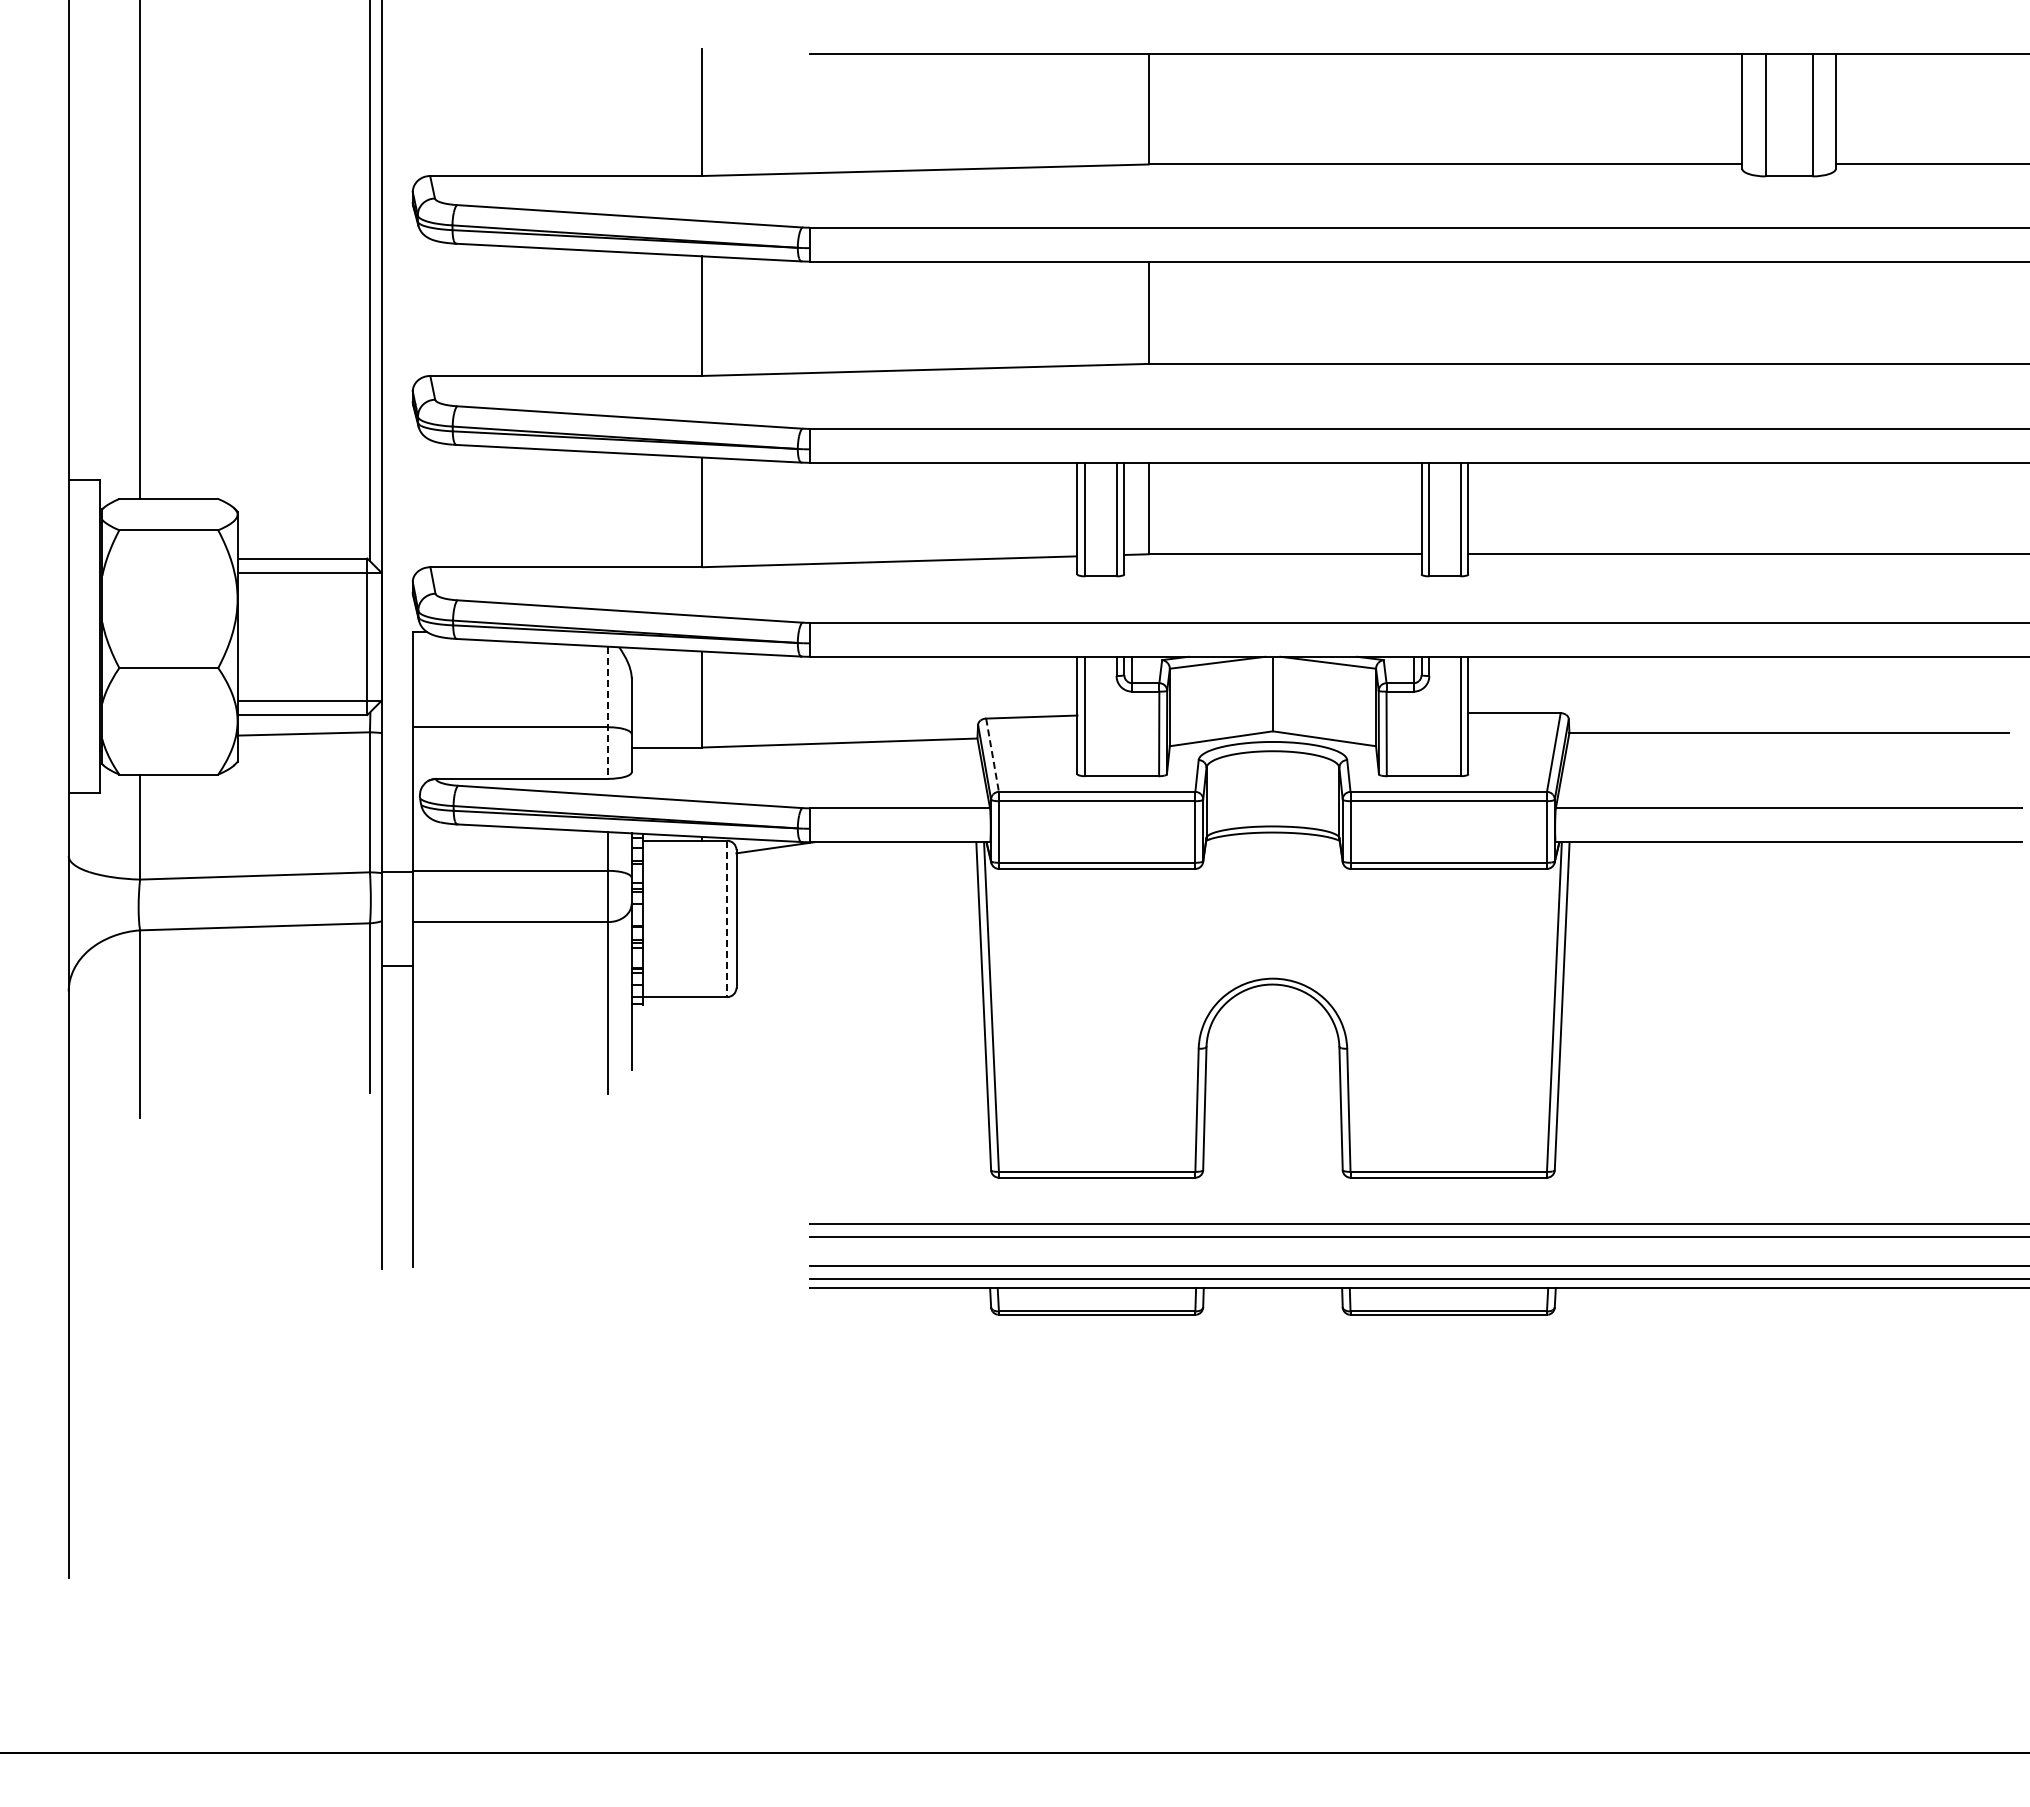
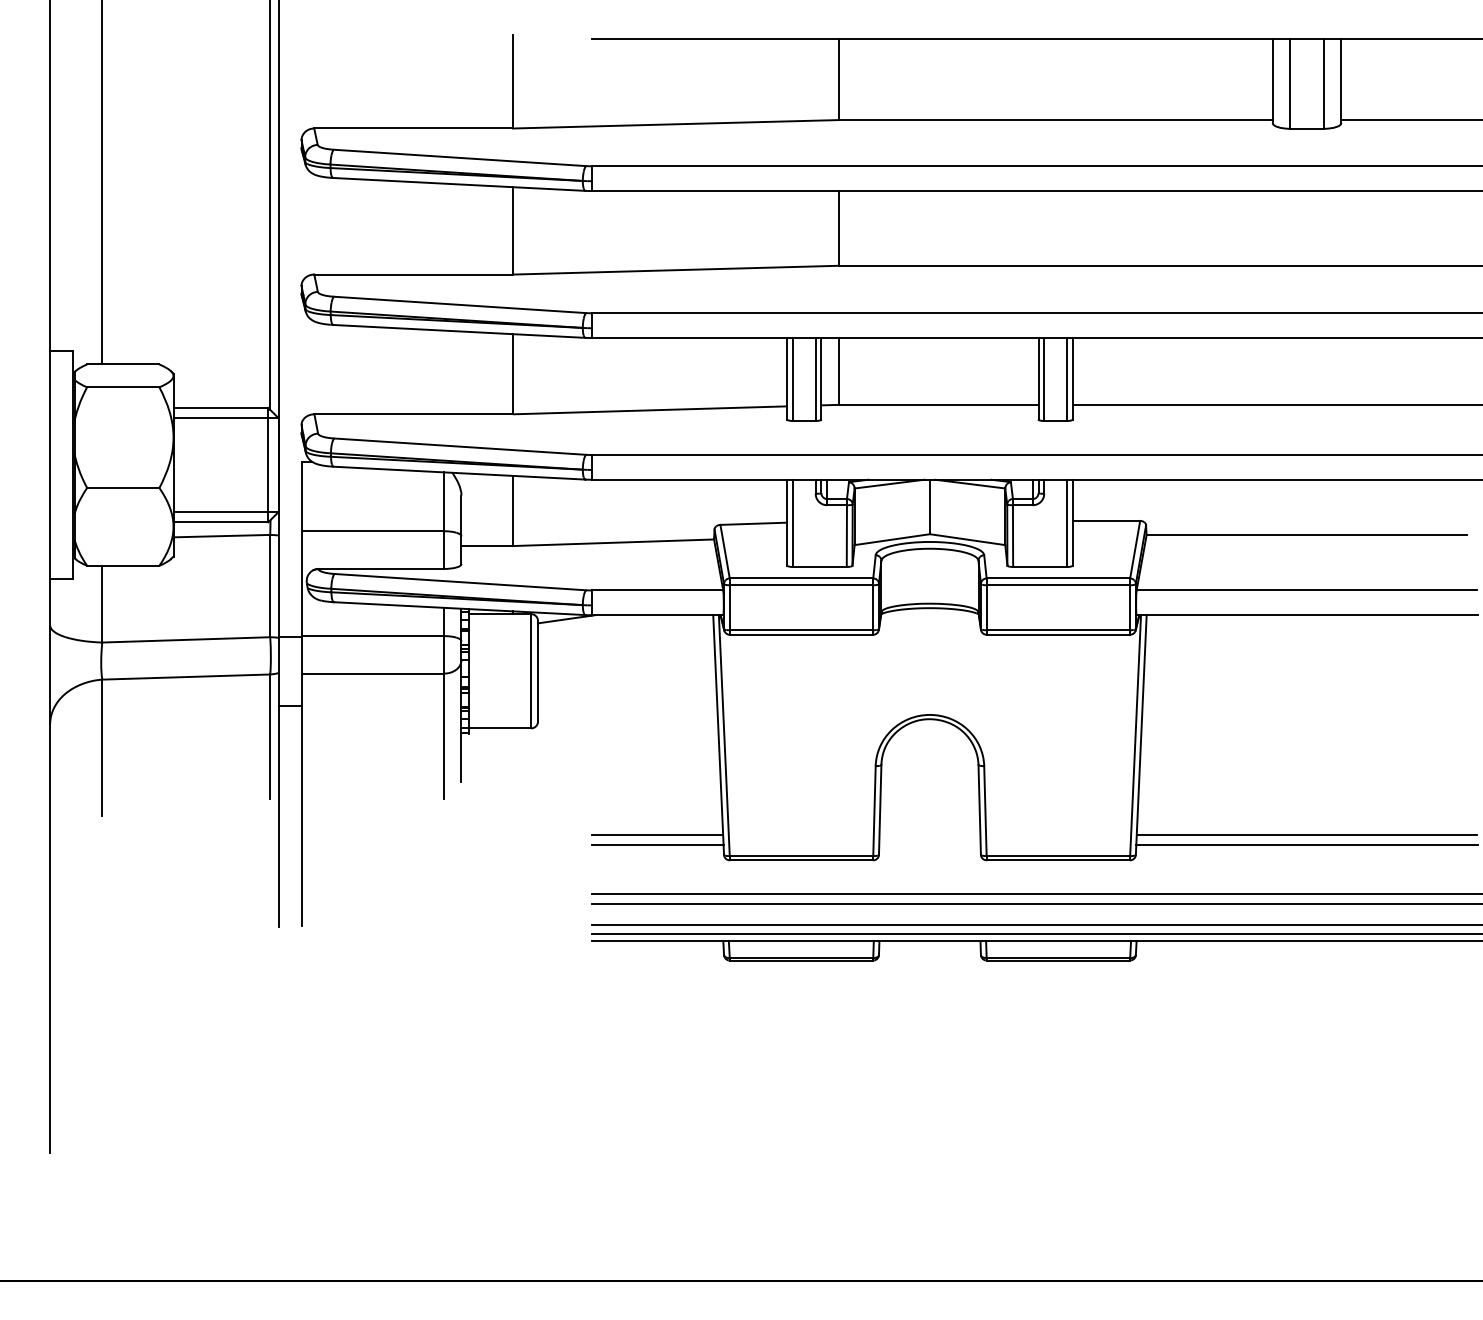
line: (608, 713) -> (444, 521), dashed -> solid
line: (992, 755) -> (725, 551), dashed -> solid
line: (727, 919) -> (531, 671), dashed -> solid
line: (899, 1143) -> (657, 835), added
line: (1788, 1143) -> (1306, 835), added
line: (899, 1156) -> (657, 844), added
line: (1788, 1156) -> (1306, 844), added

